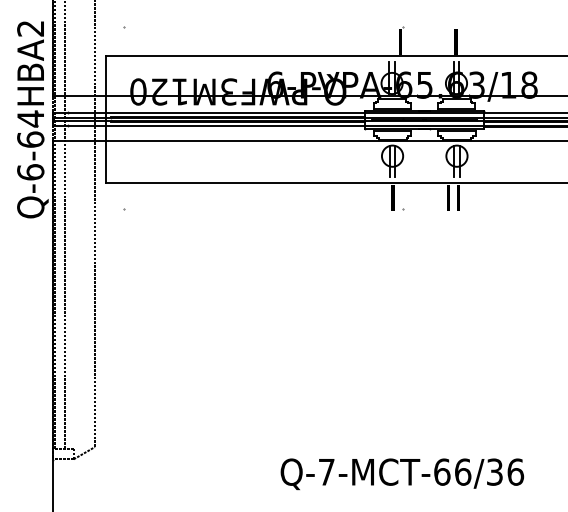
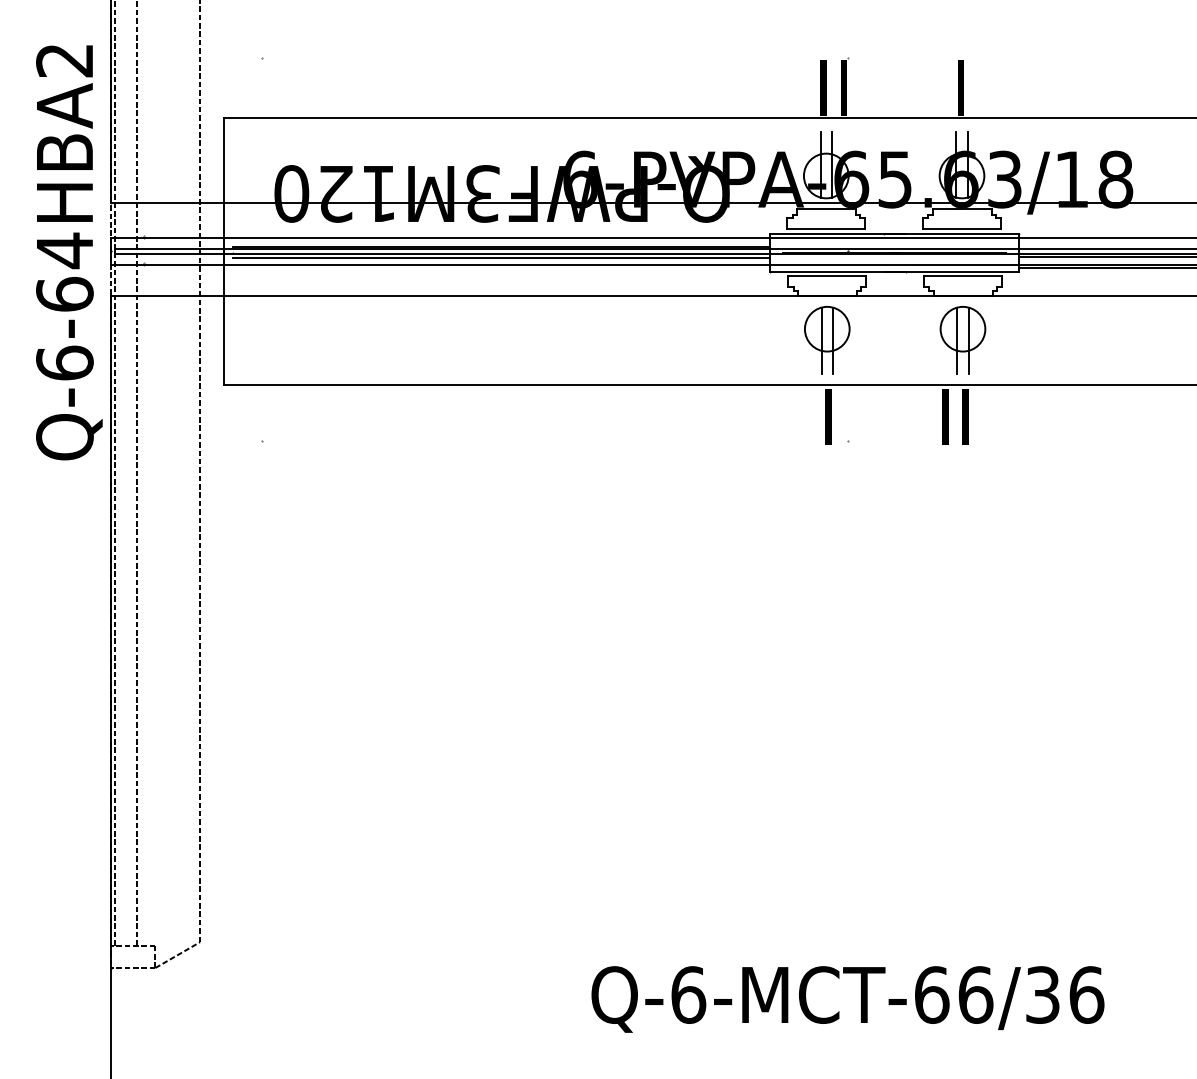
text: (390, 41) -> (822, 87), I -> II
text: (326, 471) -> (688, 993), Q-7-MCT-66/36 -> Q-6-MCT-66/36

